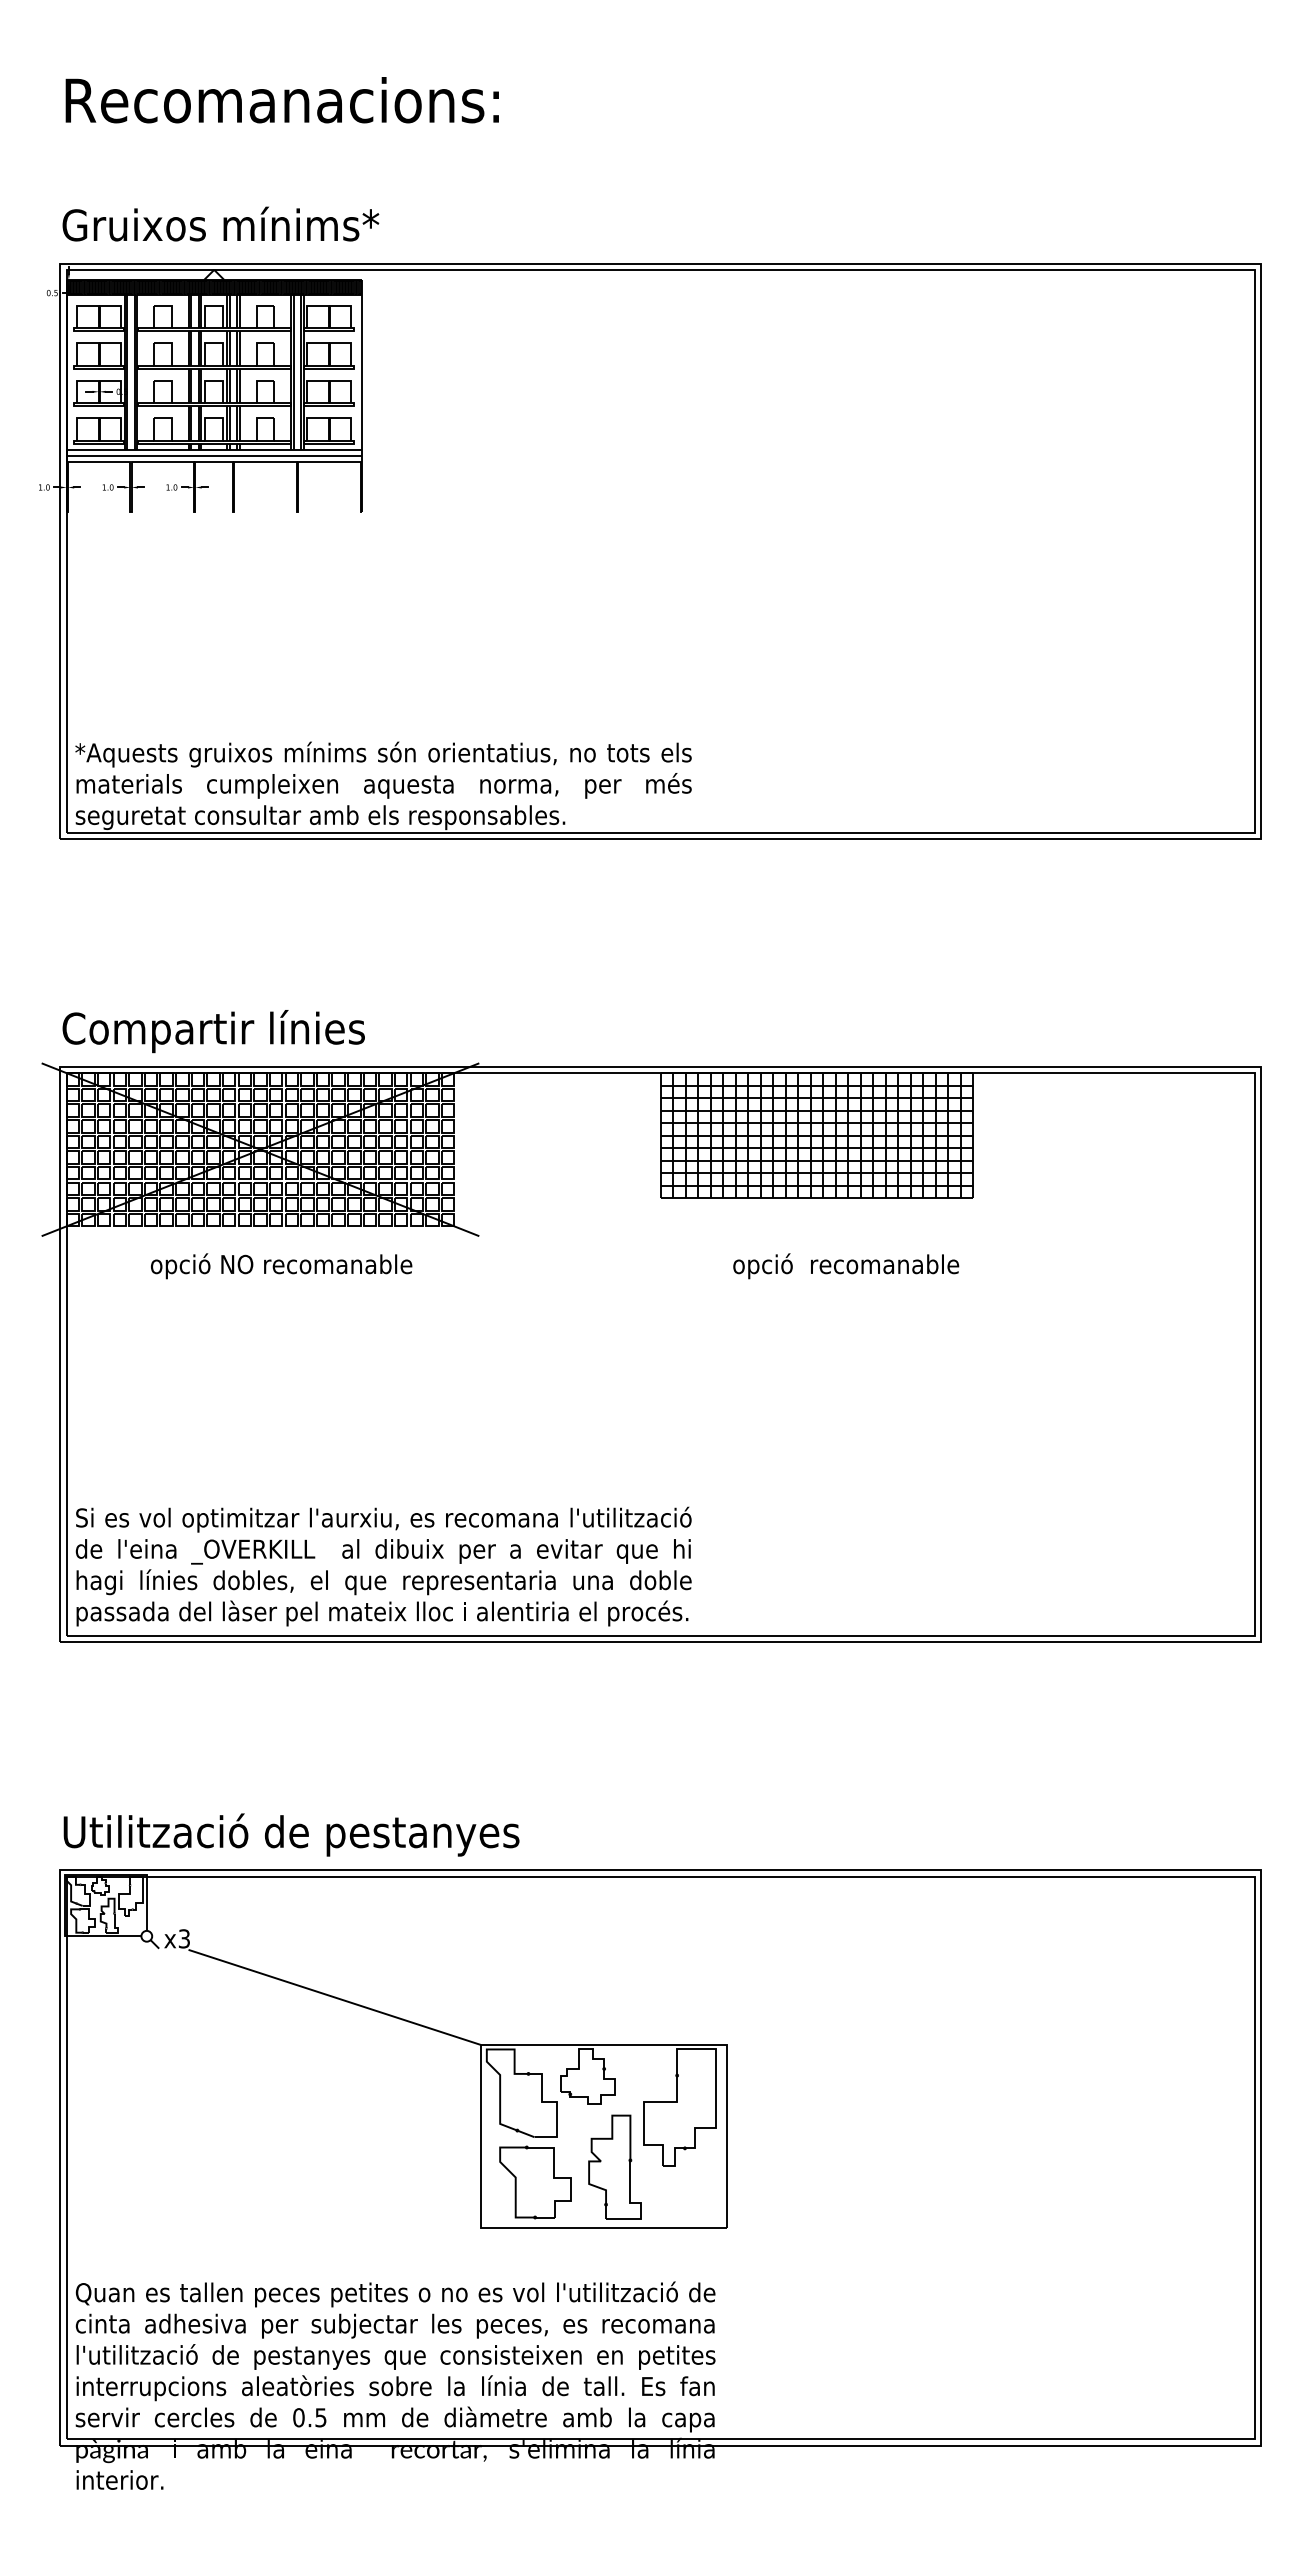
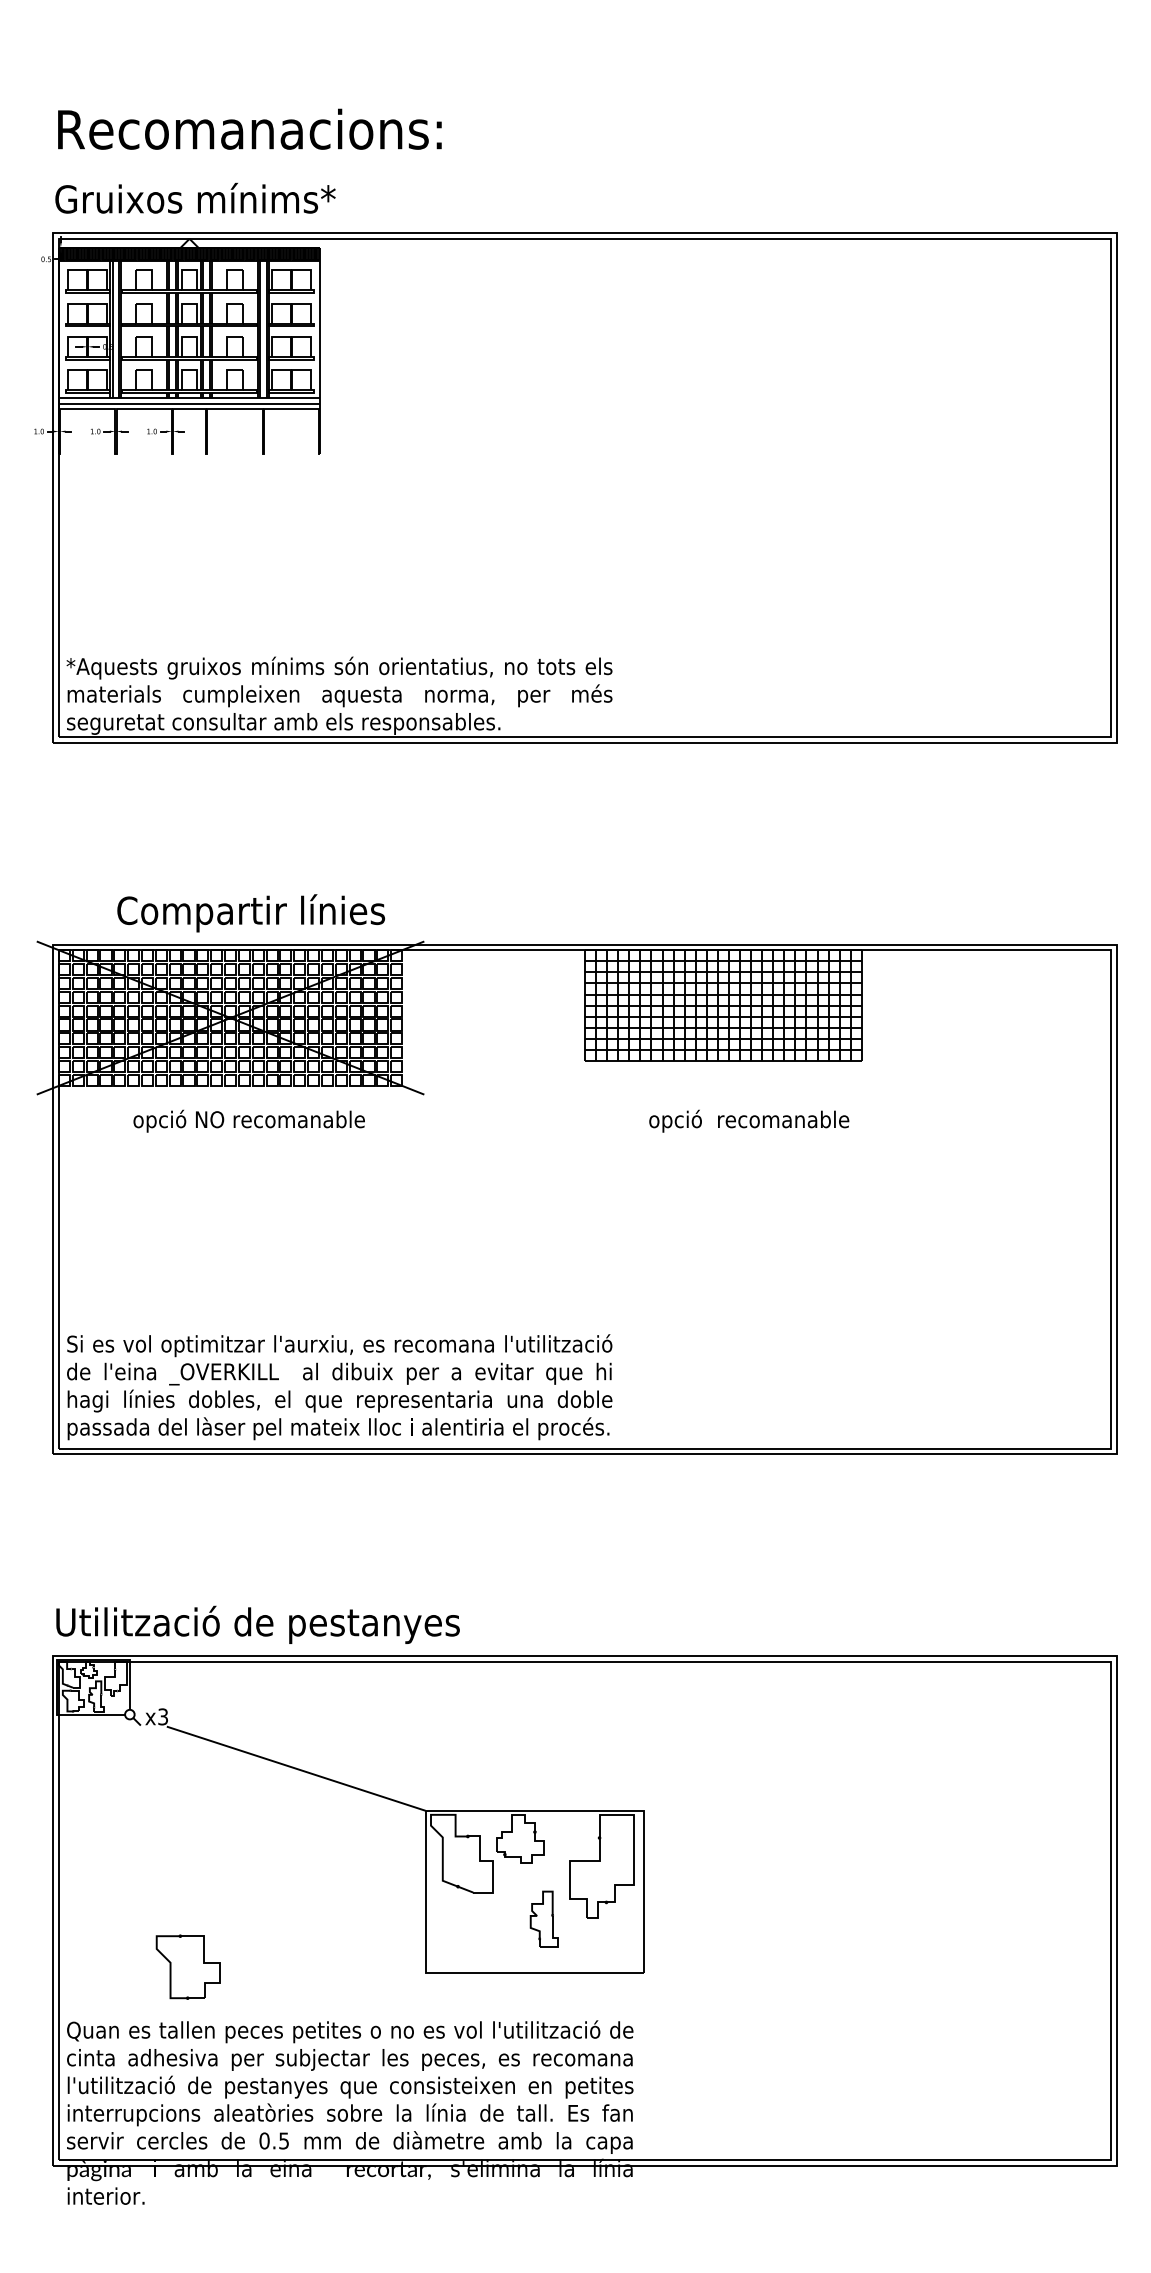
text: (281, 100) -> (249, 129), moved
text: (213, 1031) -> (250, 913), moved
part: (614, 2166) -> (544, 1918), size x0.6
part: (535, 2182) -> (188, 1967), moved

